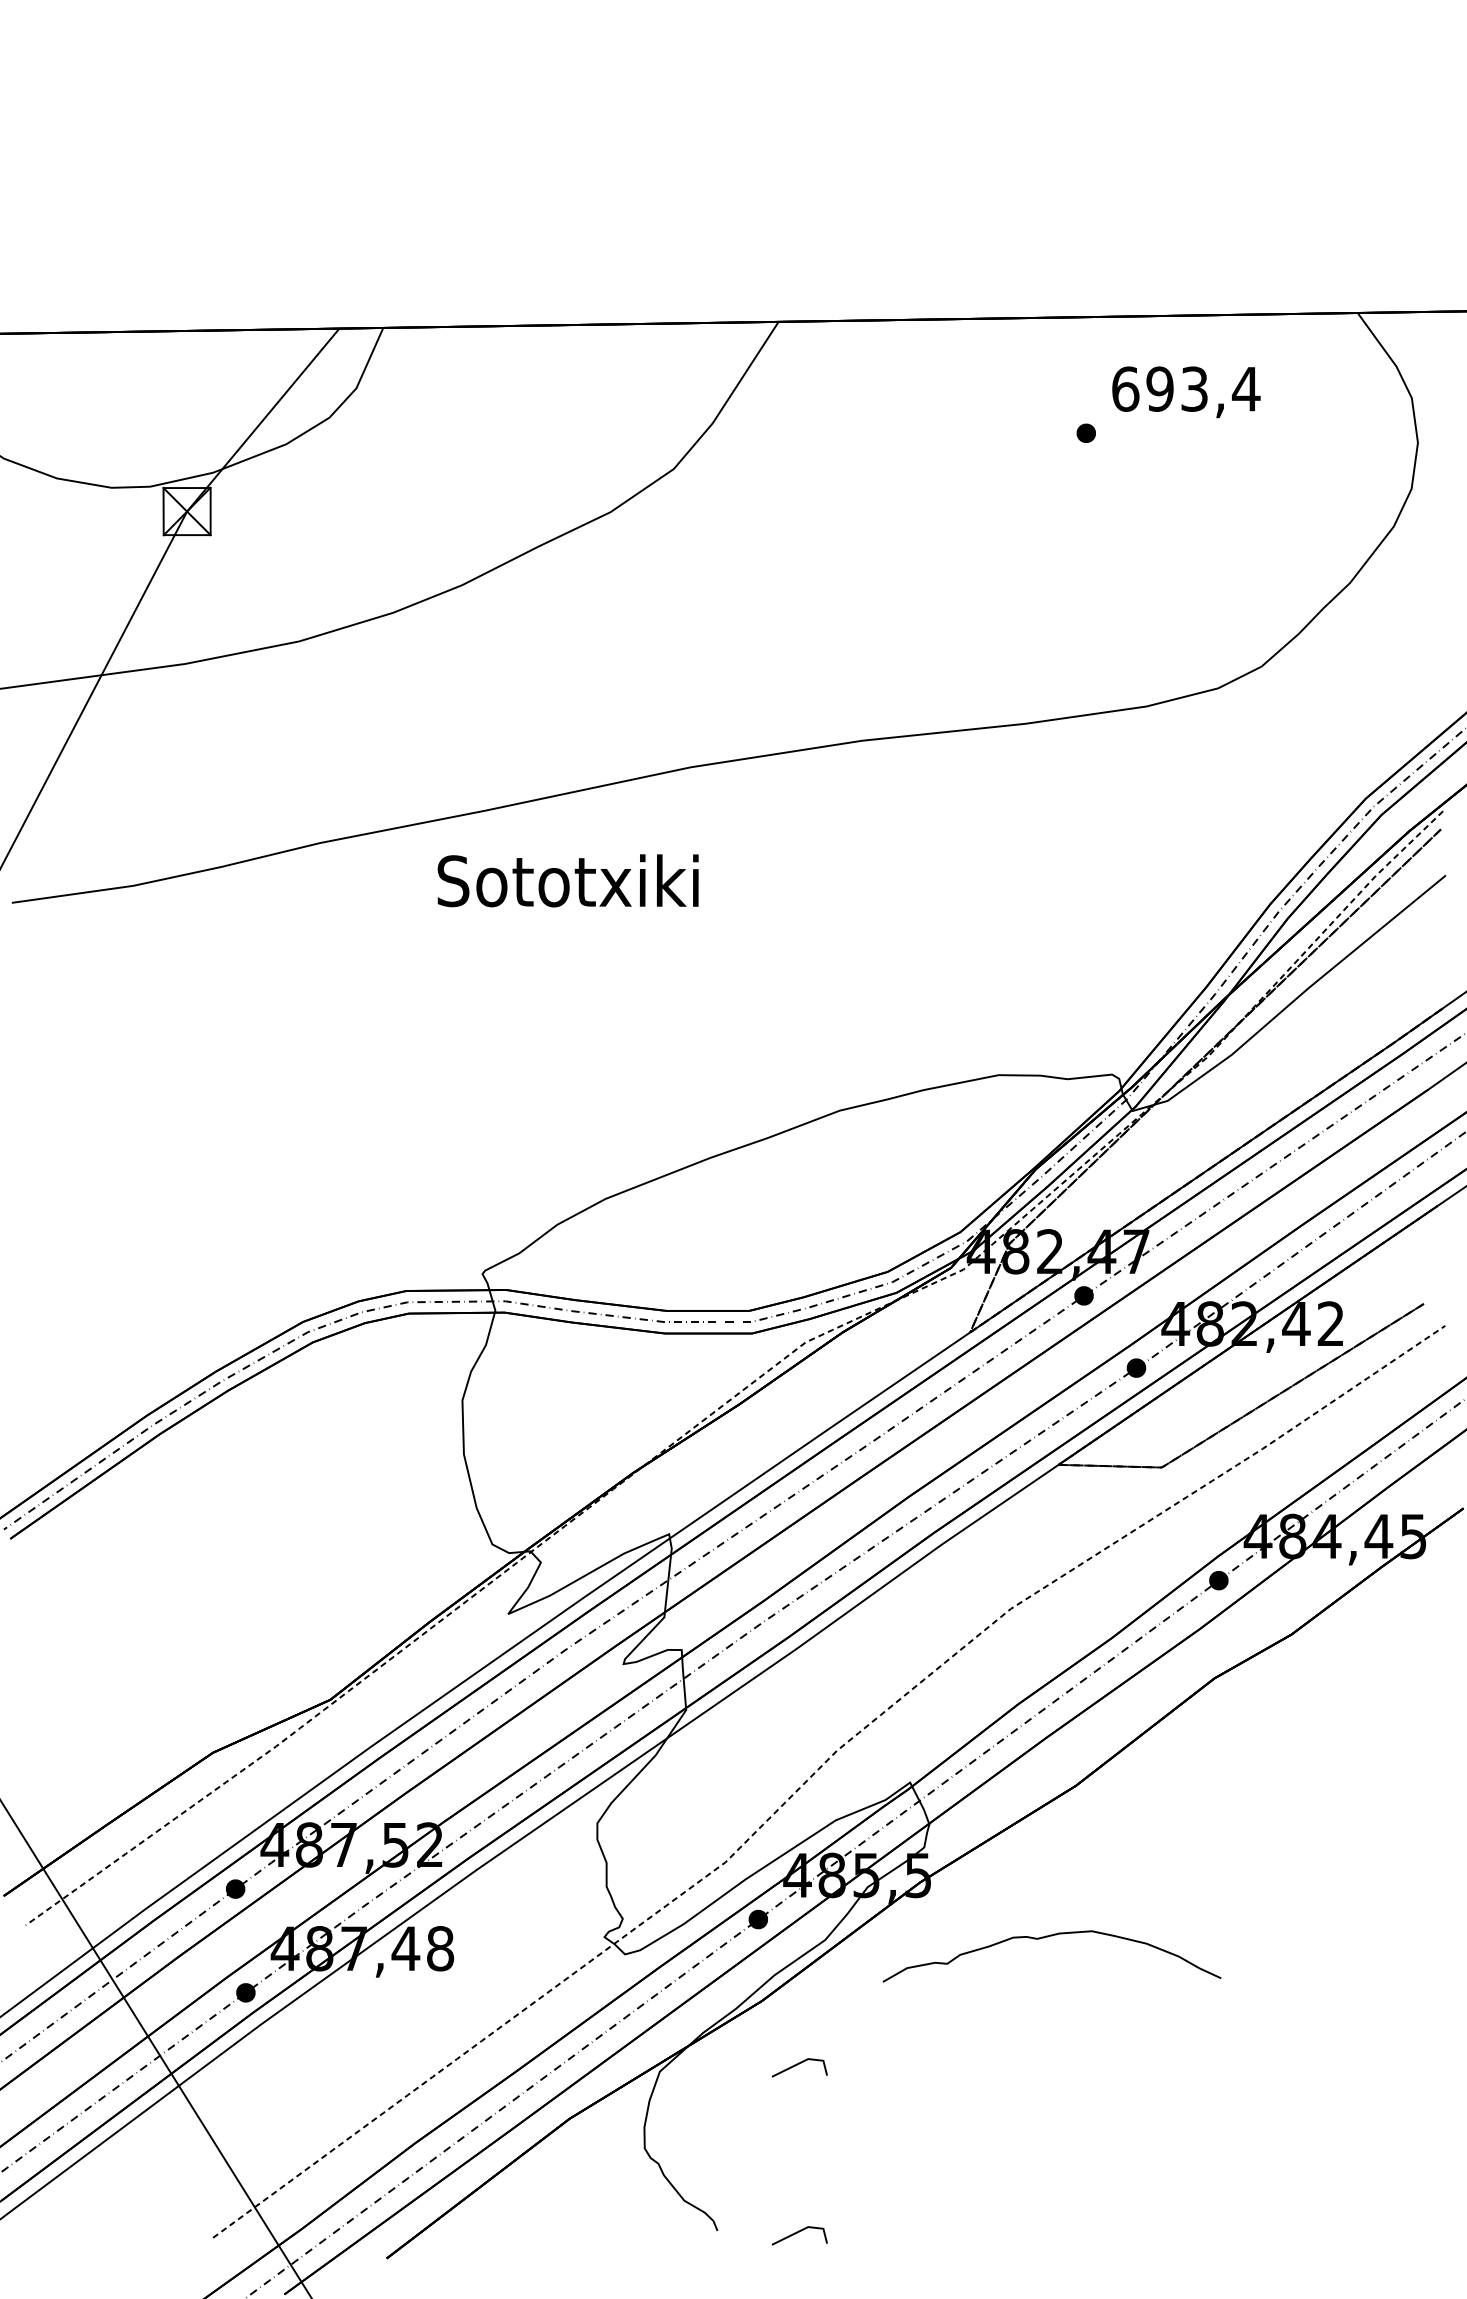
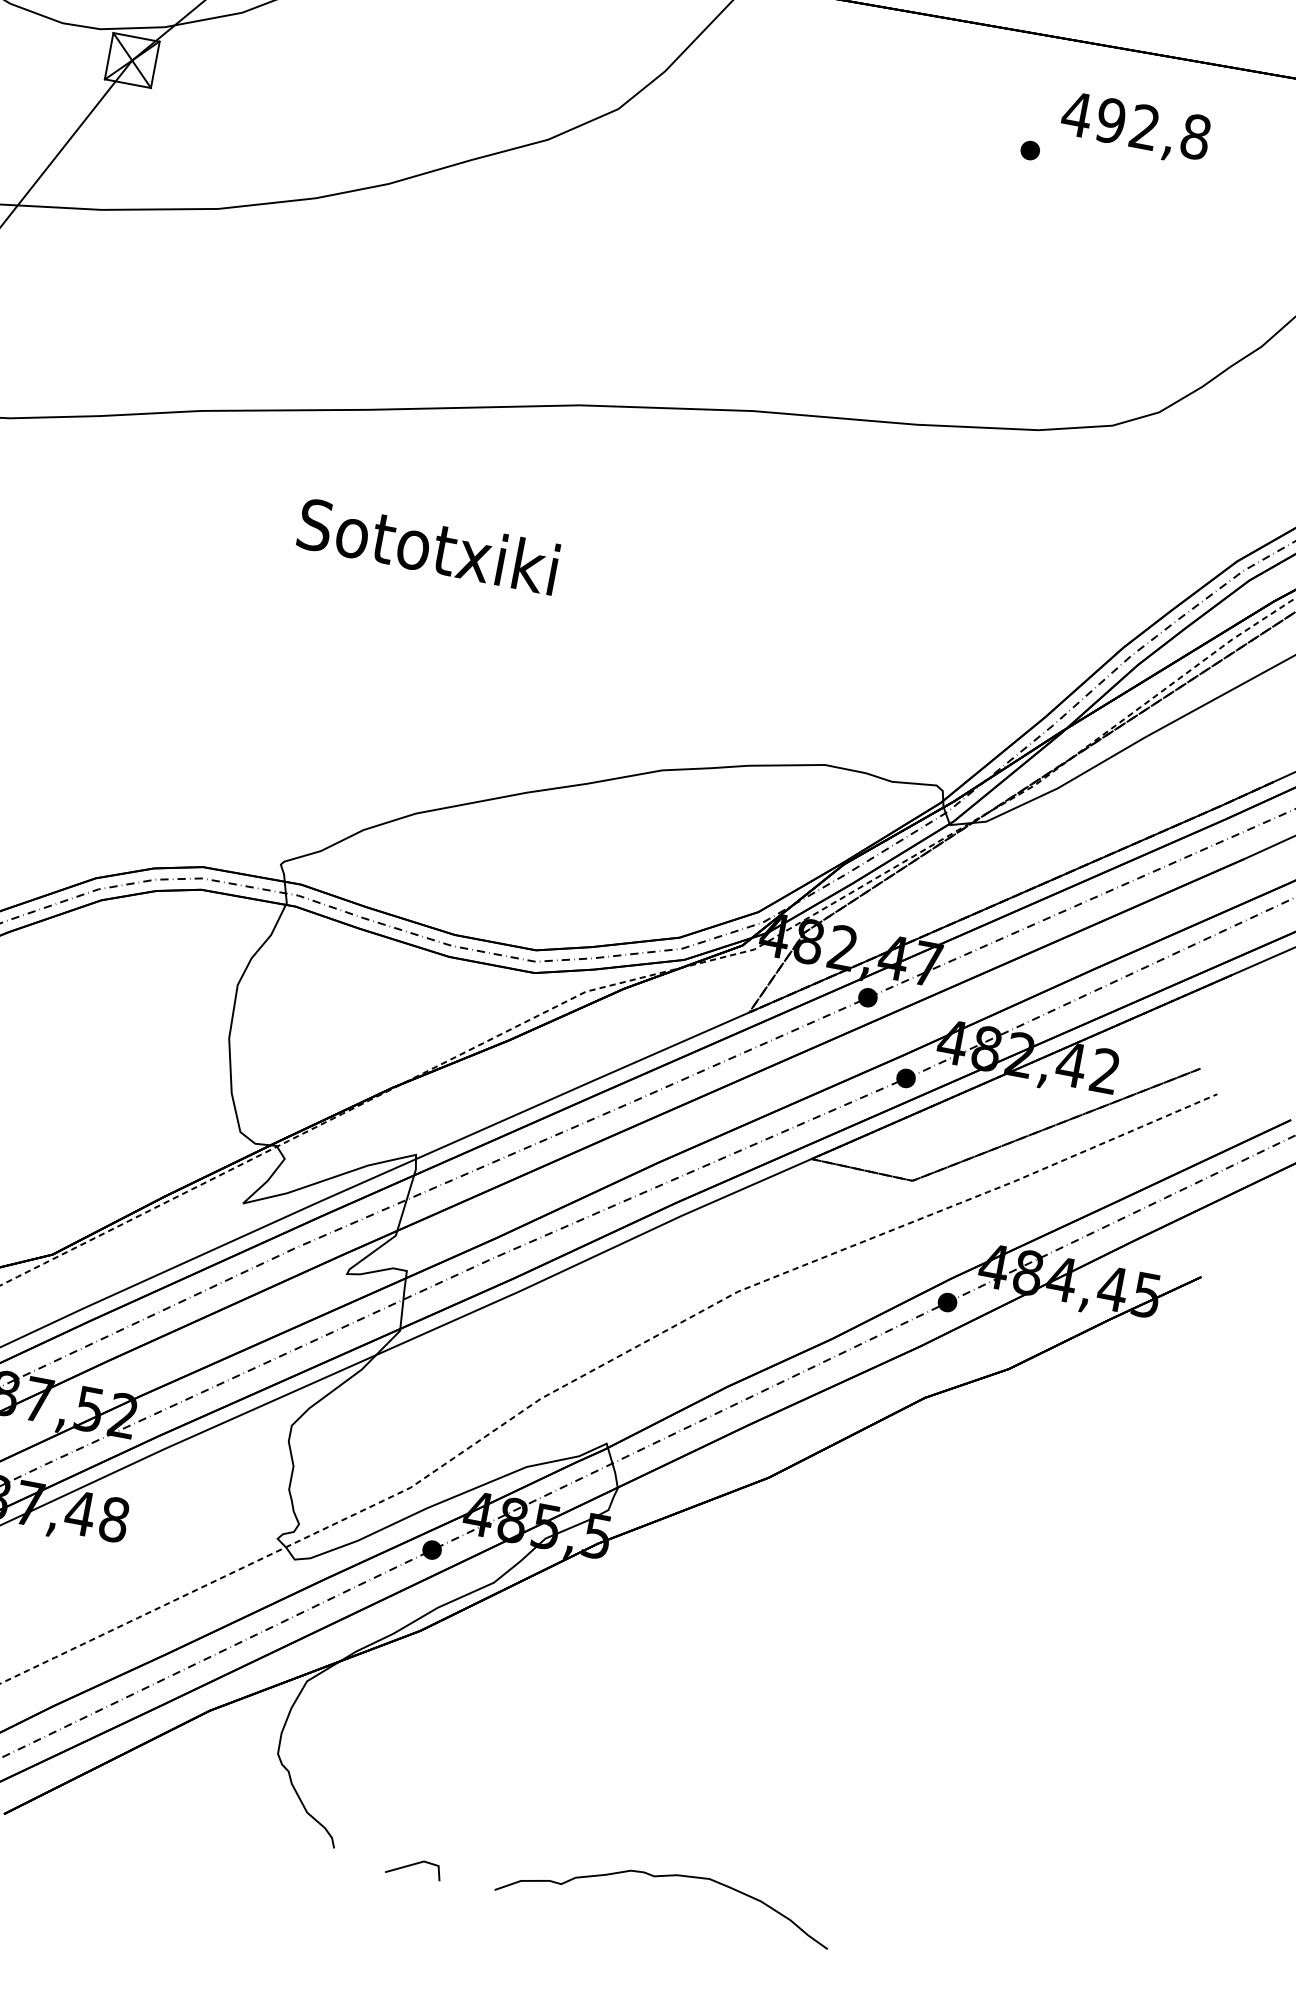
text: (1185, 388) -> (1136, 124), 693,4 -> 492,8
text: (567, 880) -> (427, 545), moved
curve: (1048, 1937) -> (665, 1877), moved
line: (797, 2065) -> (443, 1700), removed

